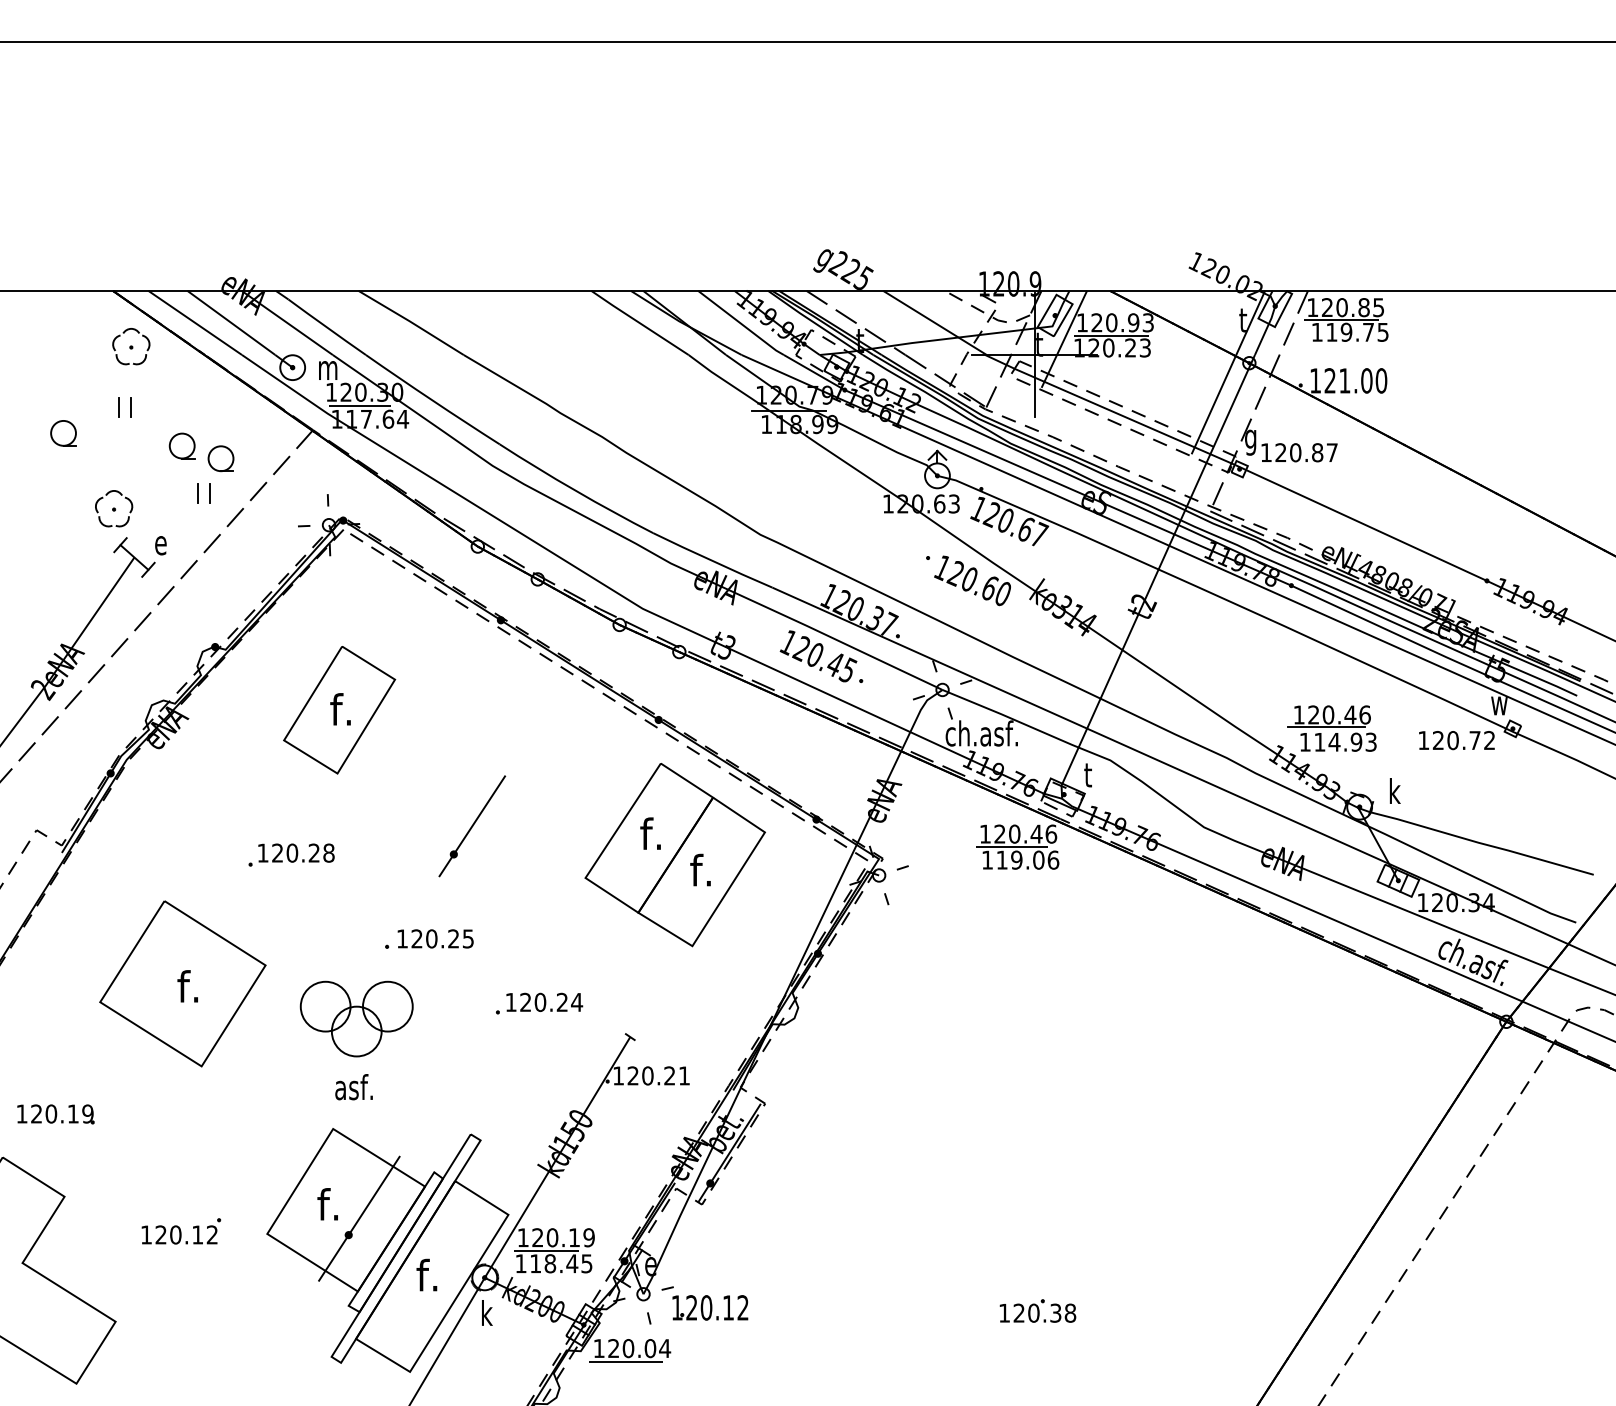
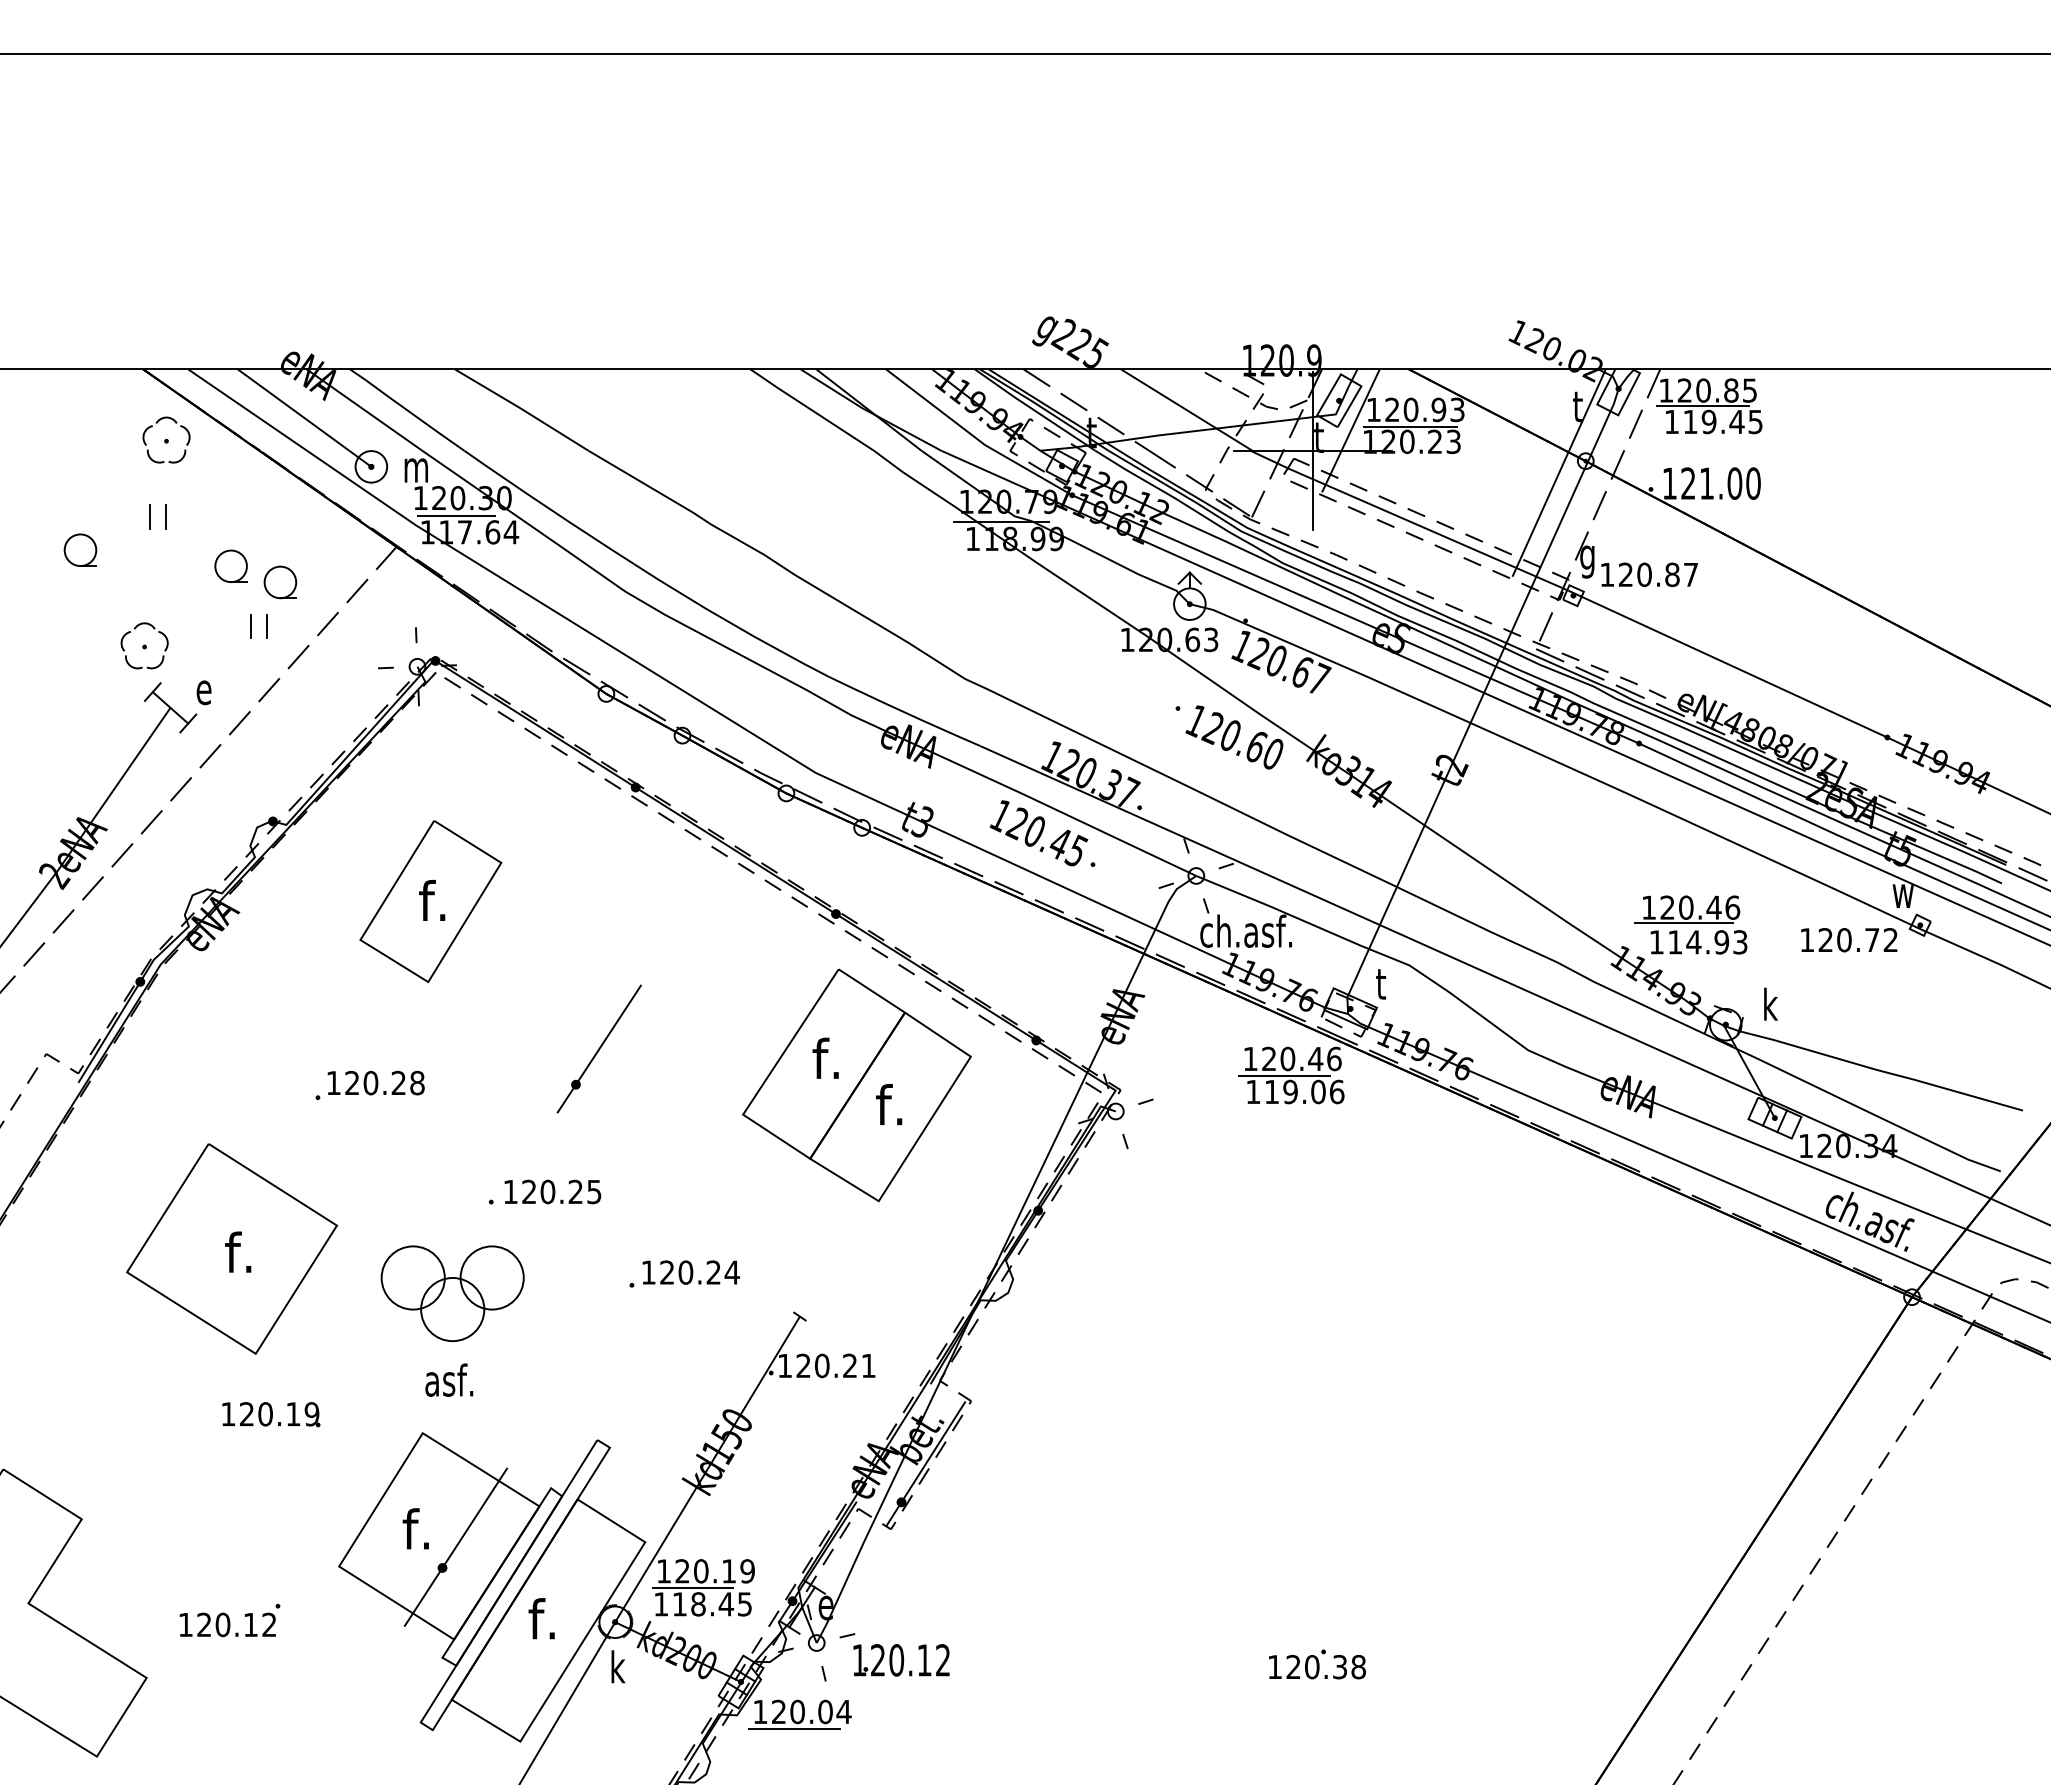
text: (1368, 332) -> (1736, 422), 119.75 -> 119.45
part: (55, 1114) -> (270, 1414), moved
part: (181, 1231) -> (230, 1620), moved

